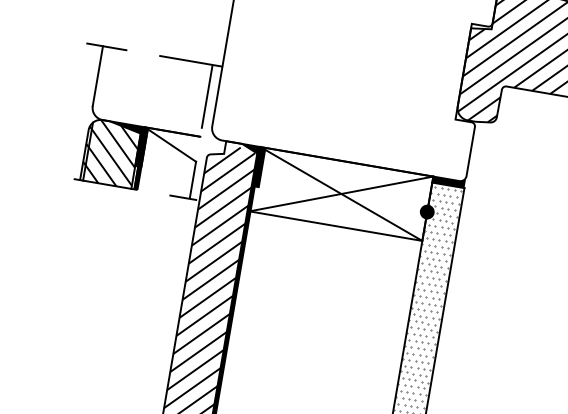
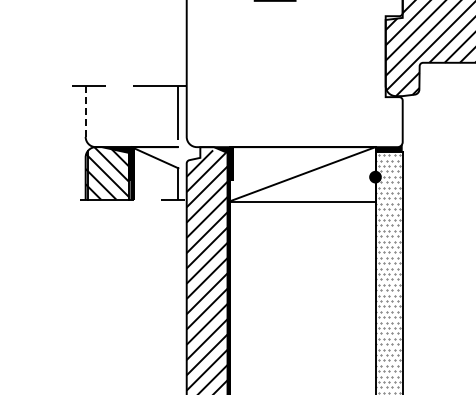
line: (97, 77) -> (85, 112), solid -> dashed
line: (341, 194) -> (302, 174), removed

